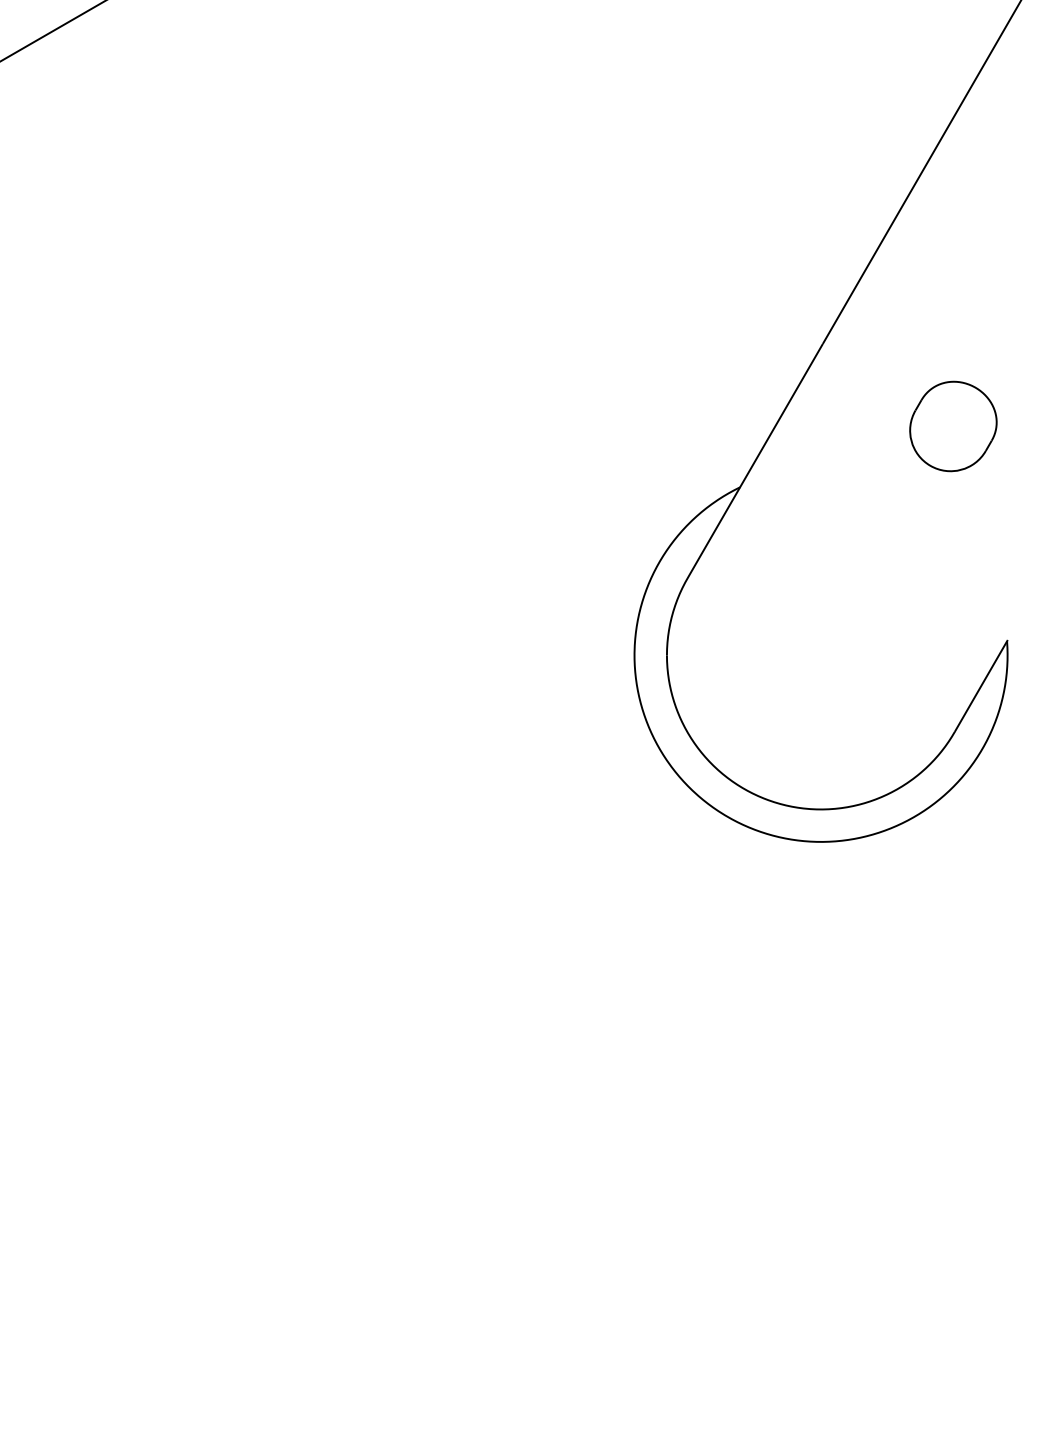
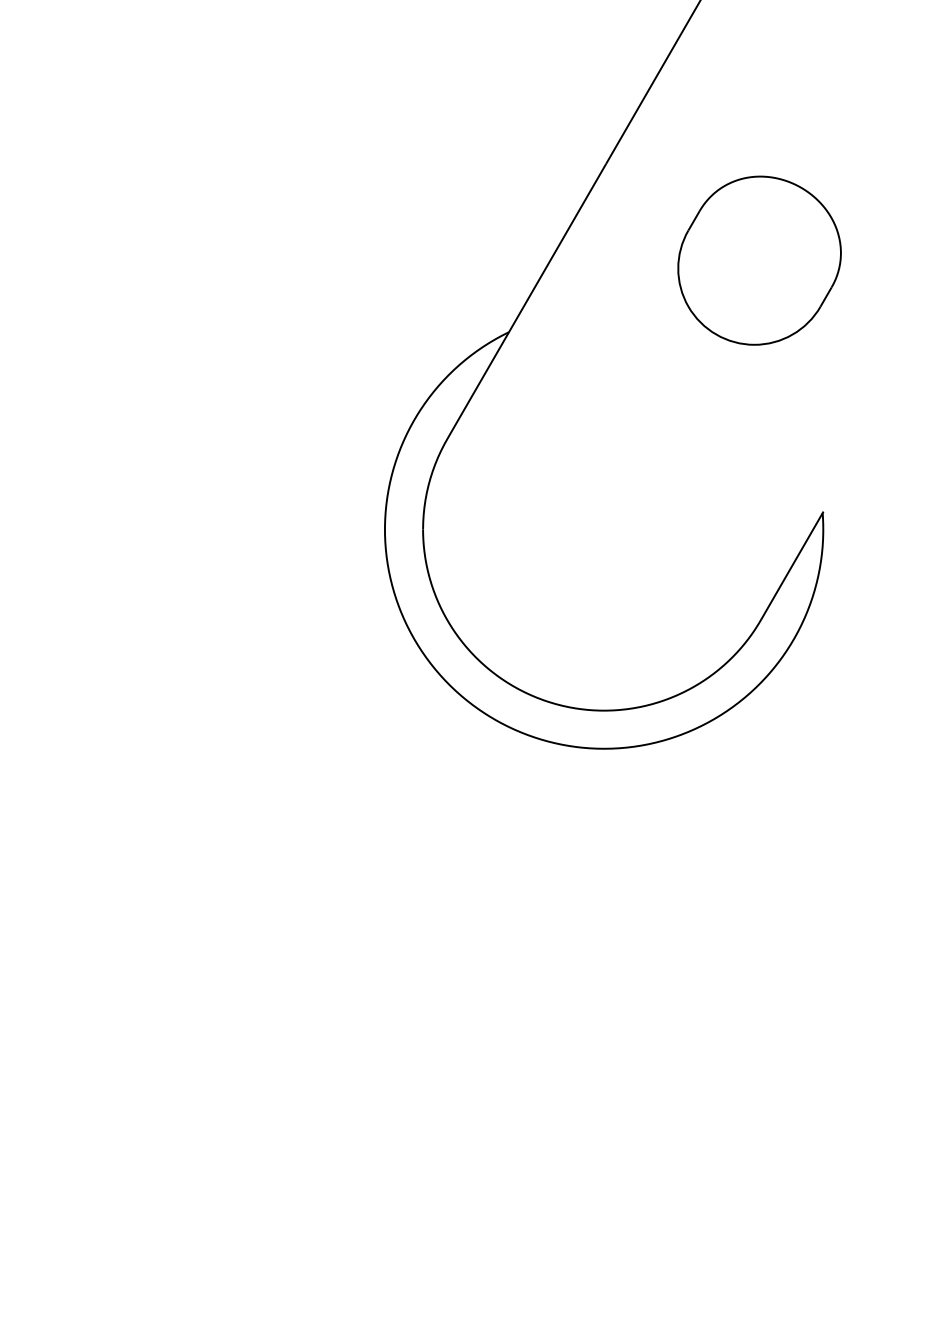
part: (953, 426) -> (759, 260), size x1.6

